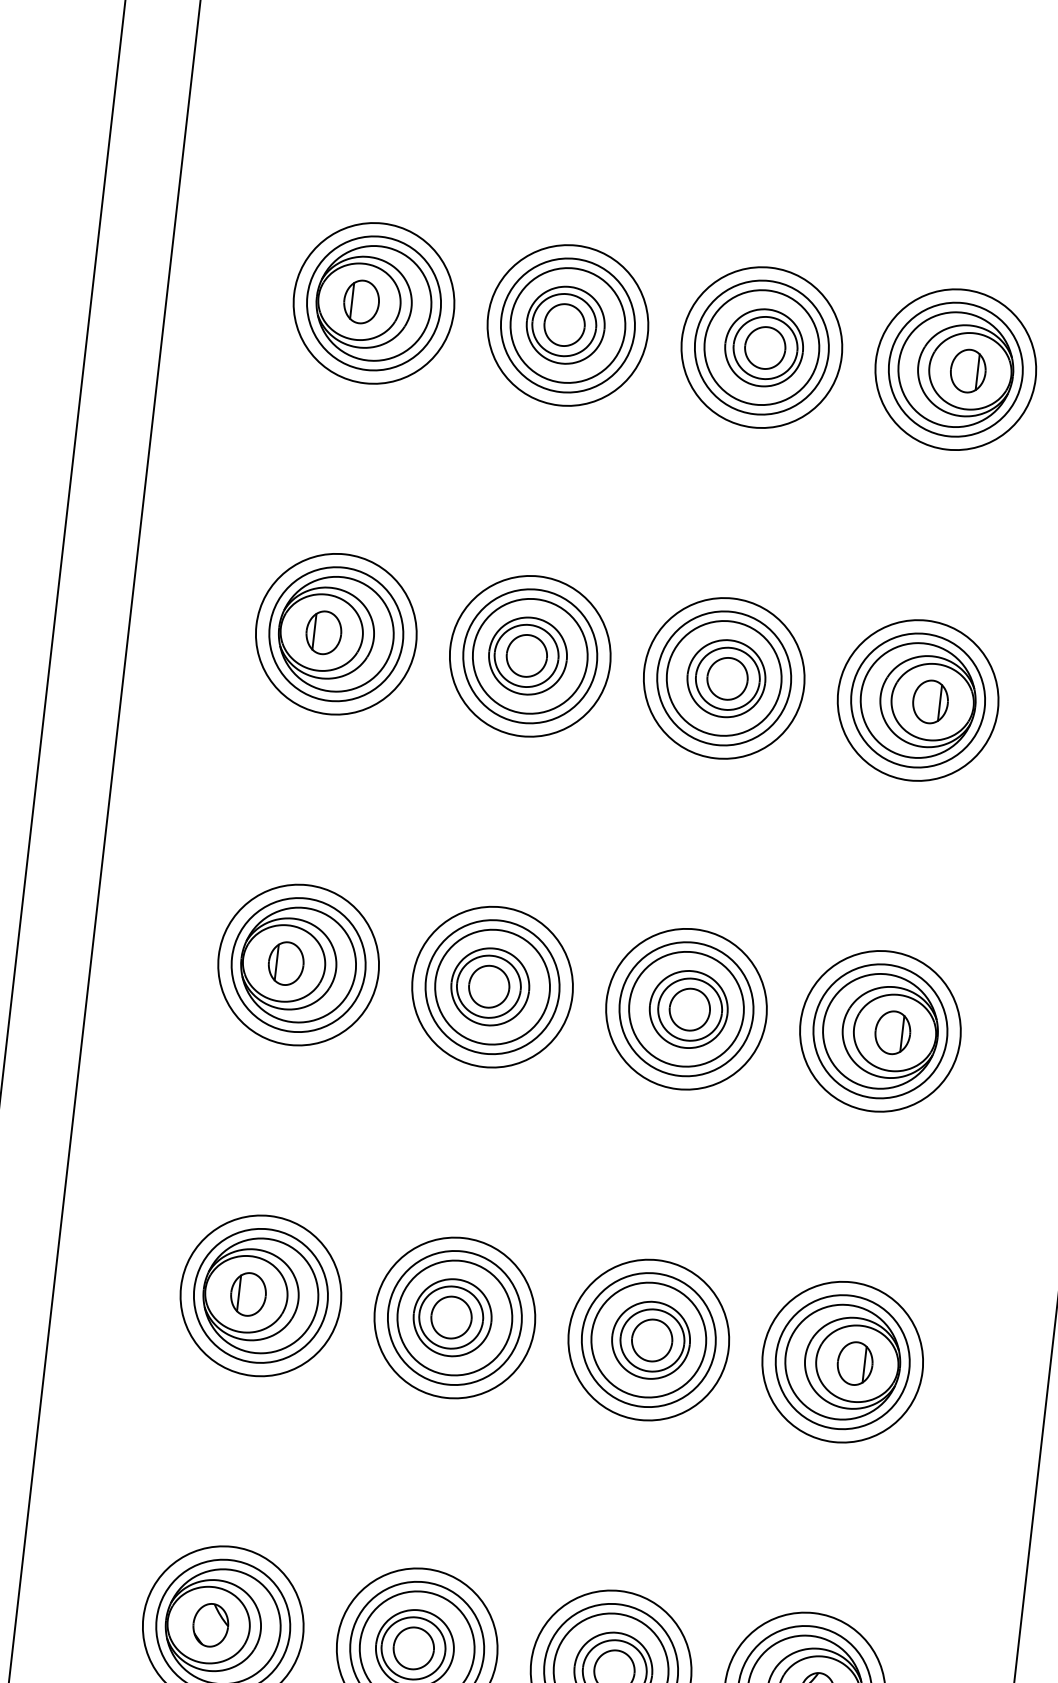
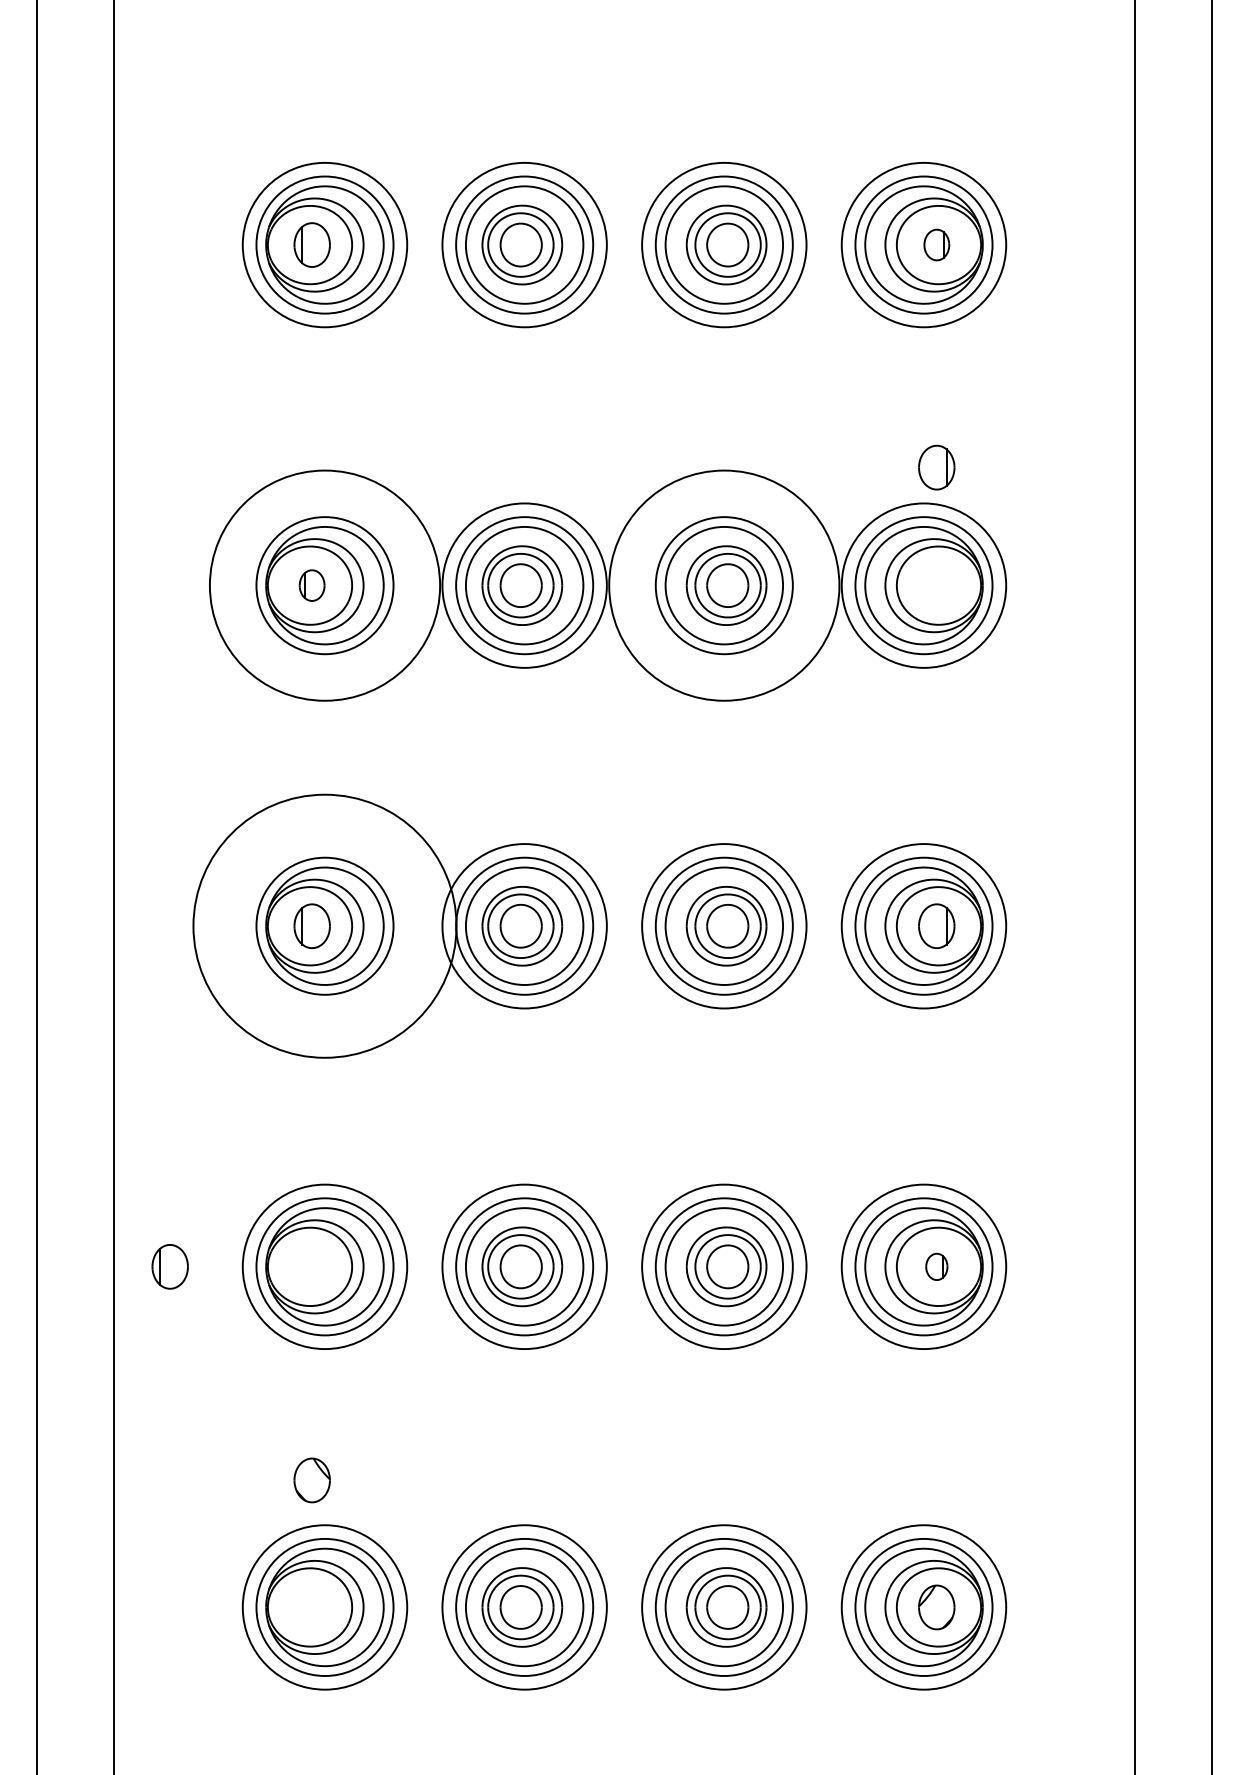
part: (968, 370) -> (936, 244), size x0.7
part: (323, 632) -> (311, 585), size x0.7
circle: (335, 634) -> (324, 585), size x1.4
circle: (724, 678) -> (724, 585), size x1.4
part: (930, 701) -> (936, 467), moved
circle: (298, 965) -> (324, 926), size x1.6
part: (247, 1294) -> (169, 1266), moved
part: (854, 1363) -> (936, 1266), size x0.6
part: (210, 1625) -> (311, 1480), moved

